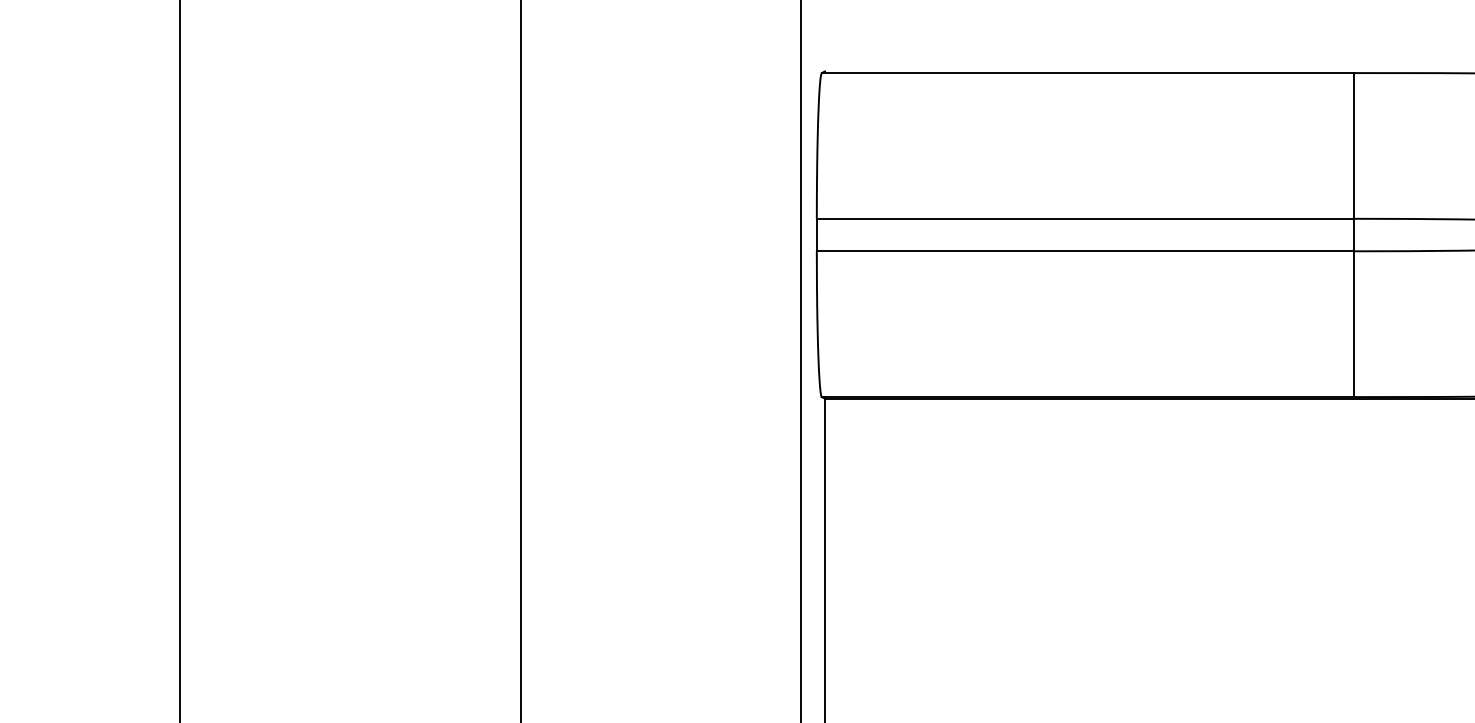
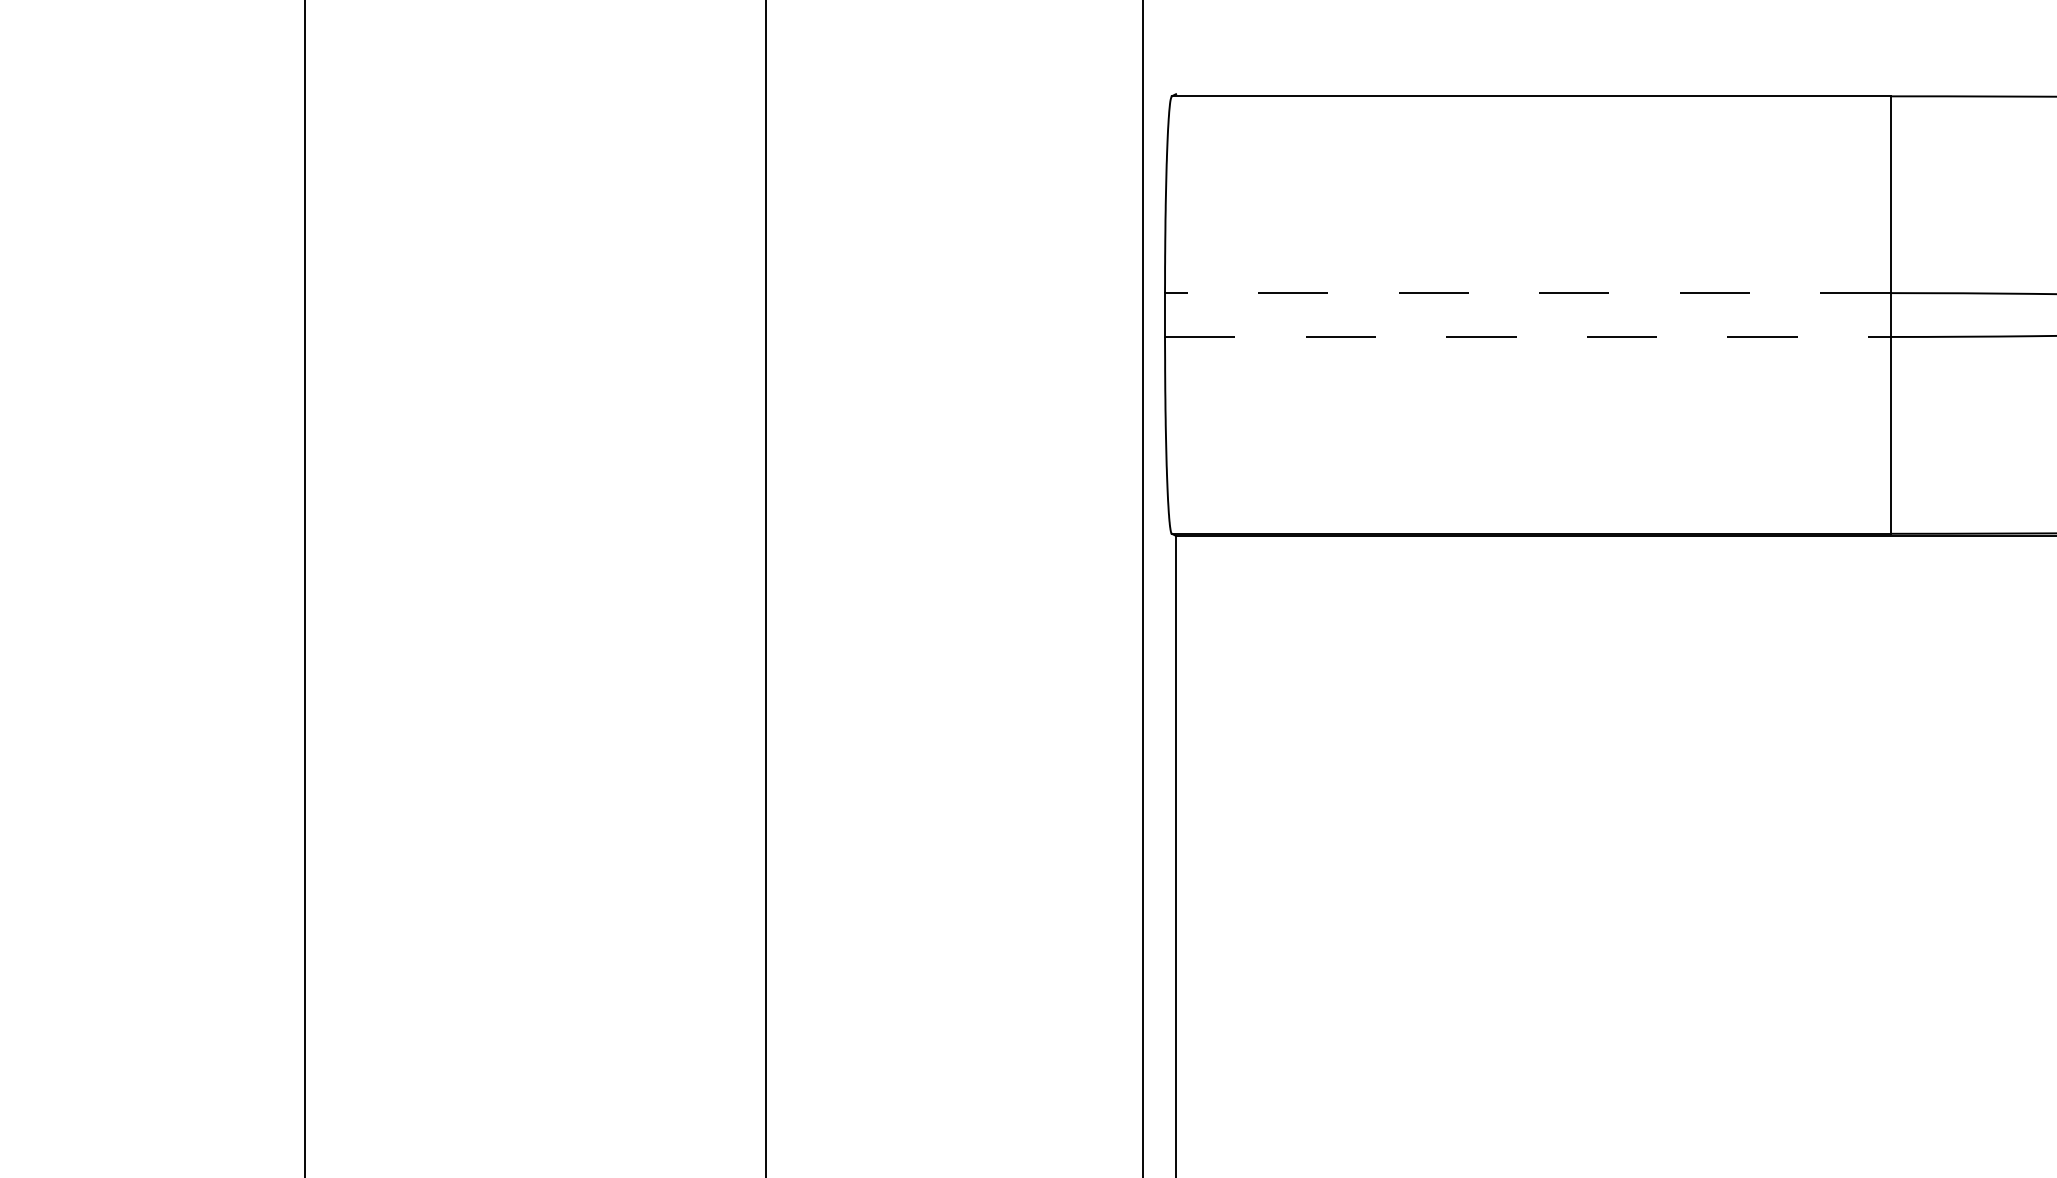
line: (1085, 219) -> (1527, 293), solid -> dashed
line: (1085, 250) -> (1527, 336), solid -> dashed

